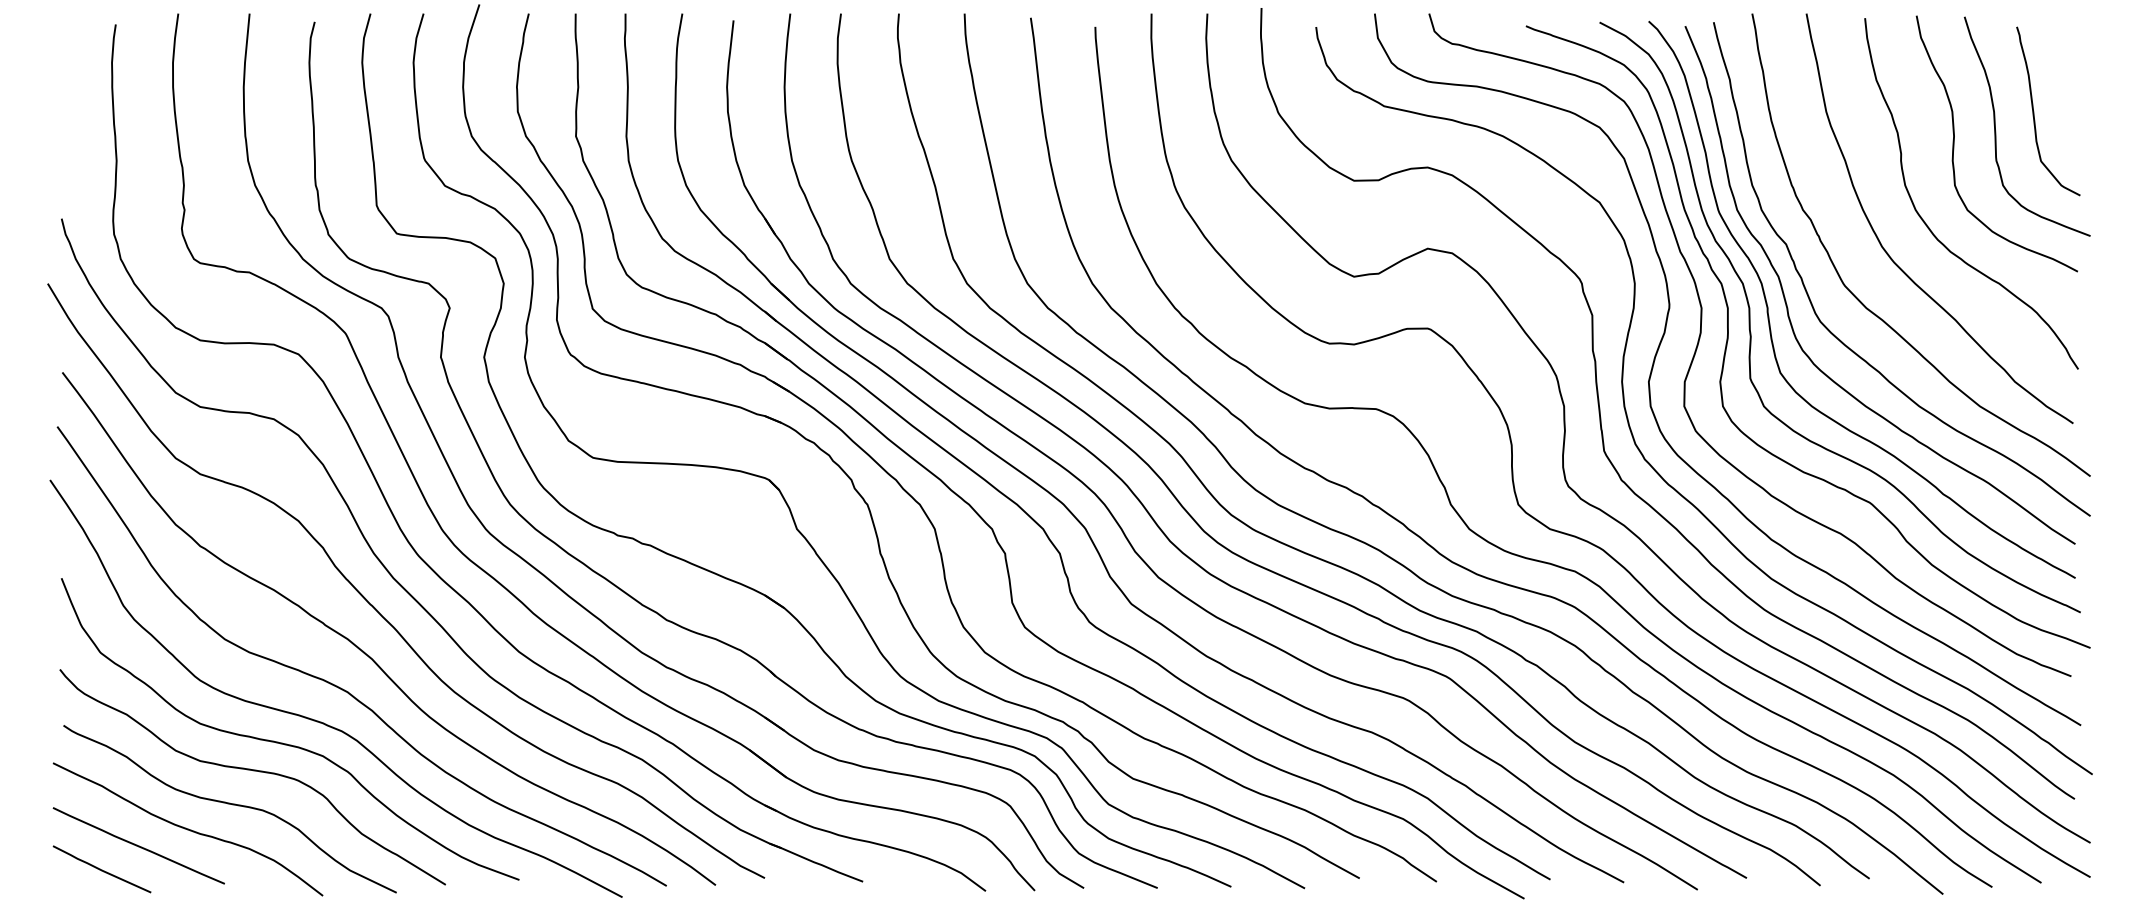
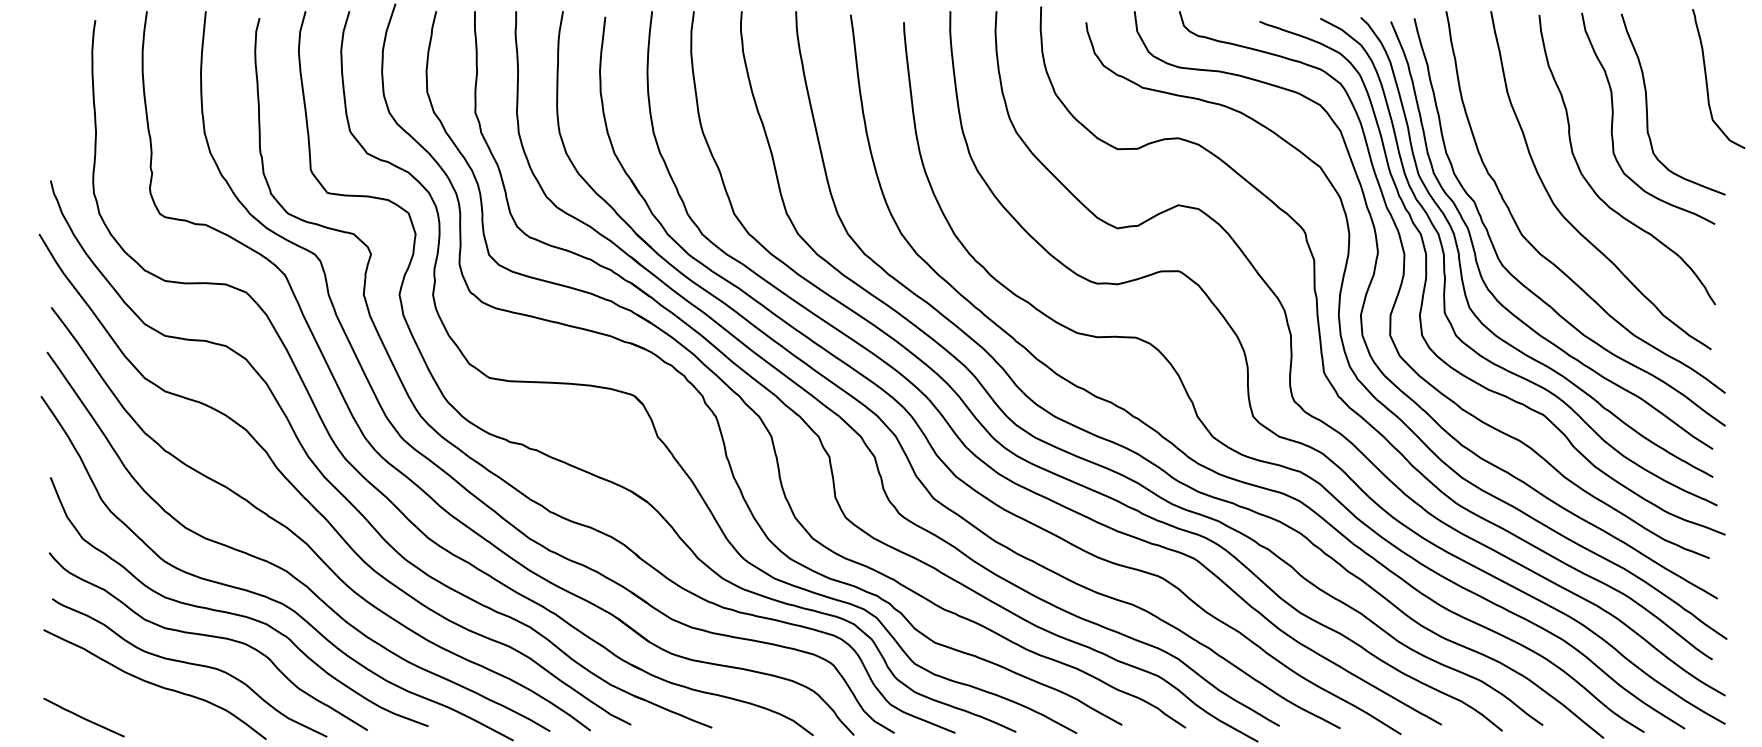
curve: (2034, 112) -> (1707, 79), moved
line: (138, 846) -> (114, 698), removed

